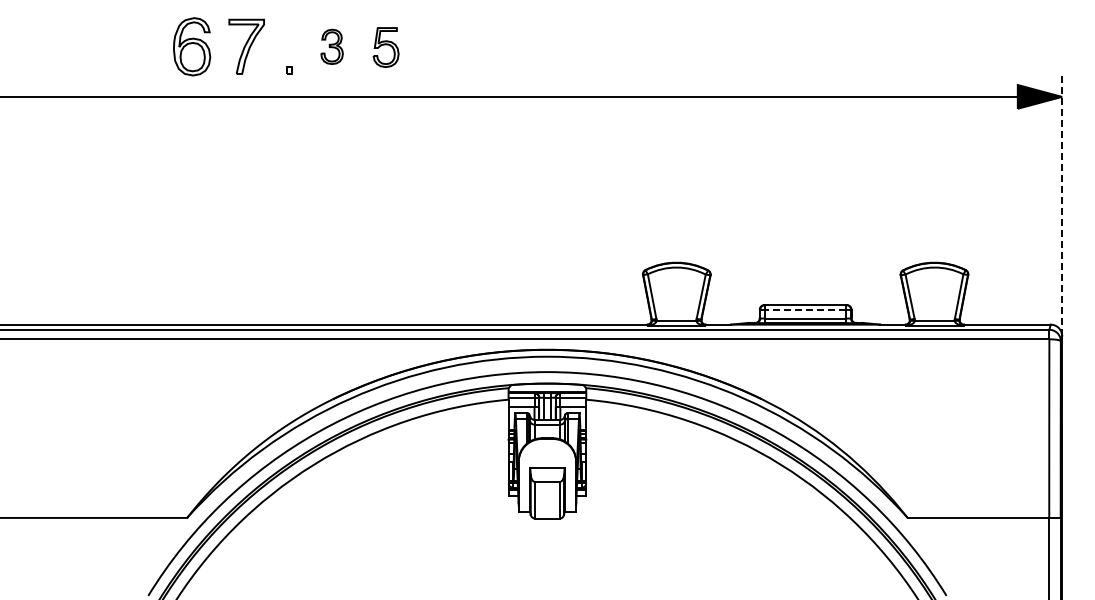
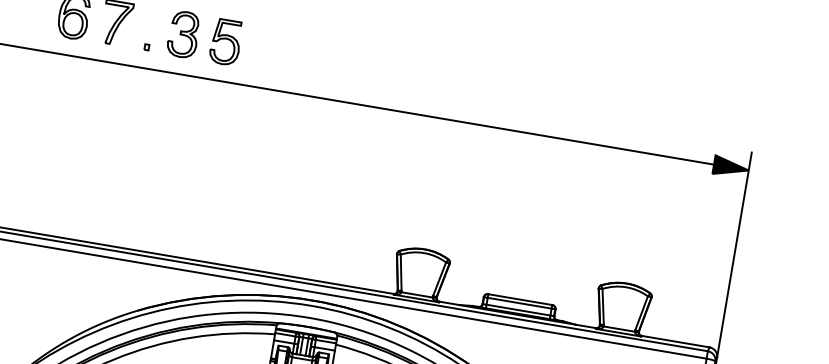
part: (331, 46) -> (183, 34), size x1.67
part: (385, 47) -> (225, 42), size x1.43
line: (1062, 204) -> (734, 254), dashed -> solid
line: (805, 309) -> (519, 303), dashed -> solid

